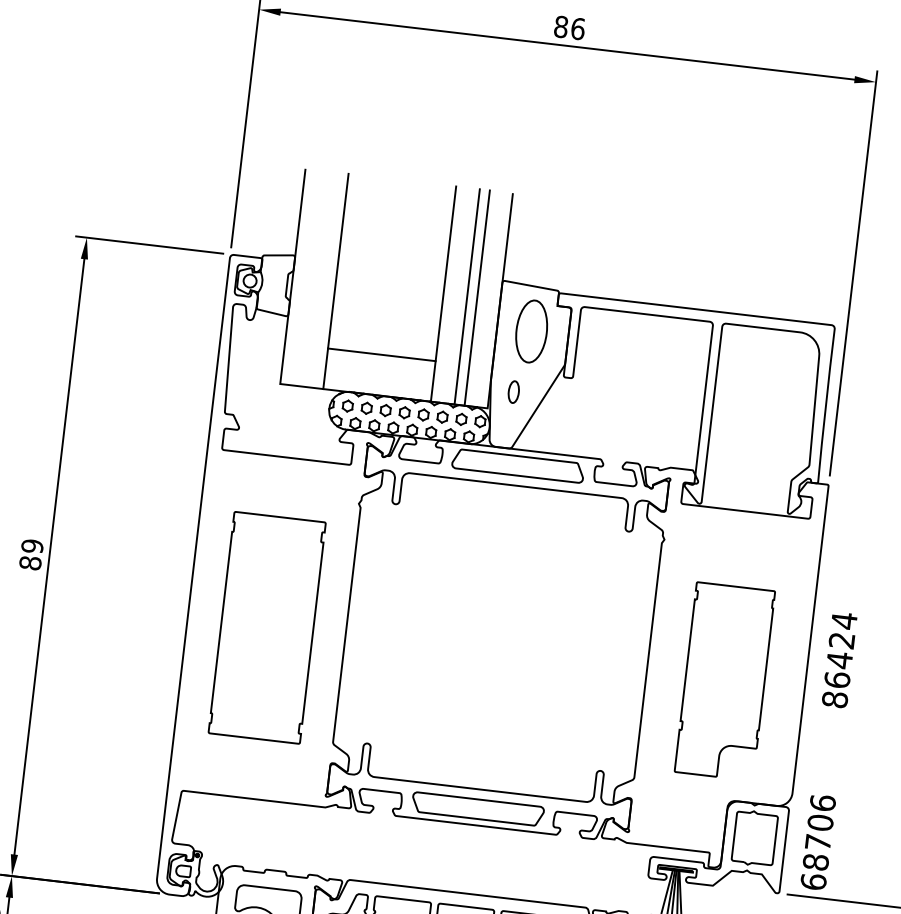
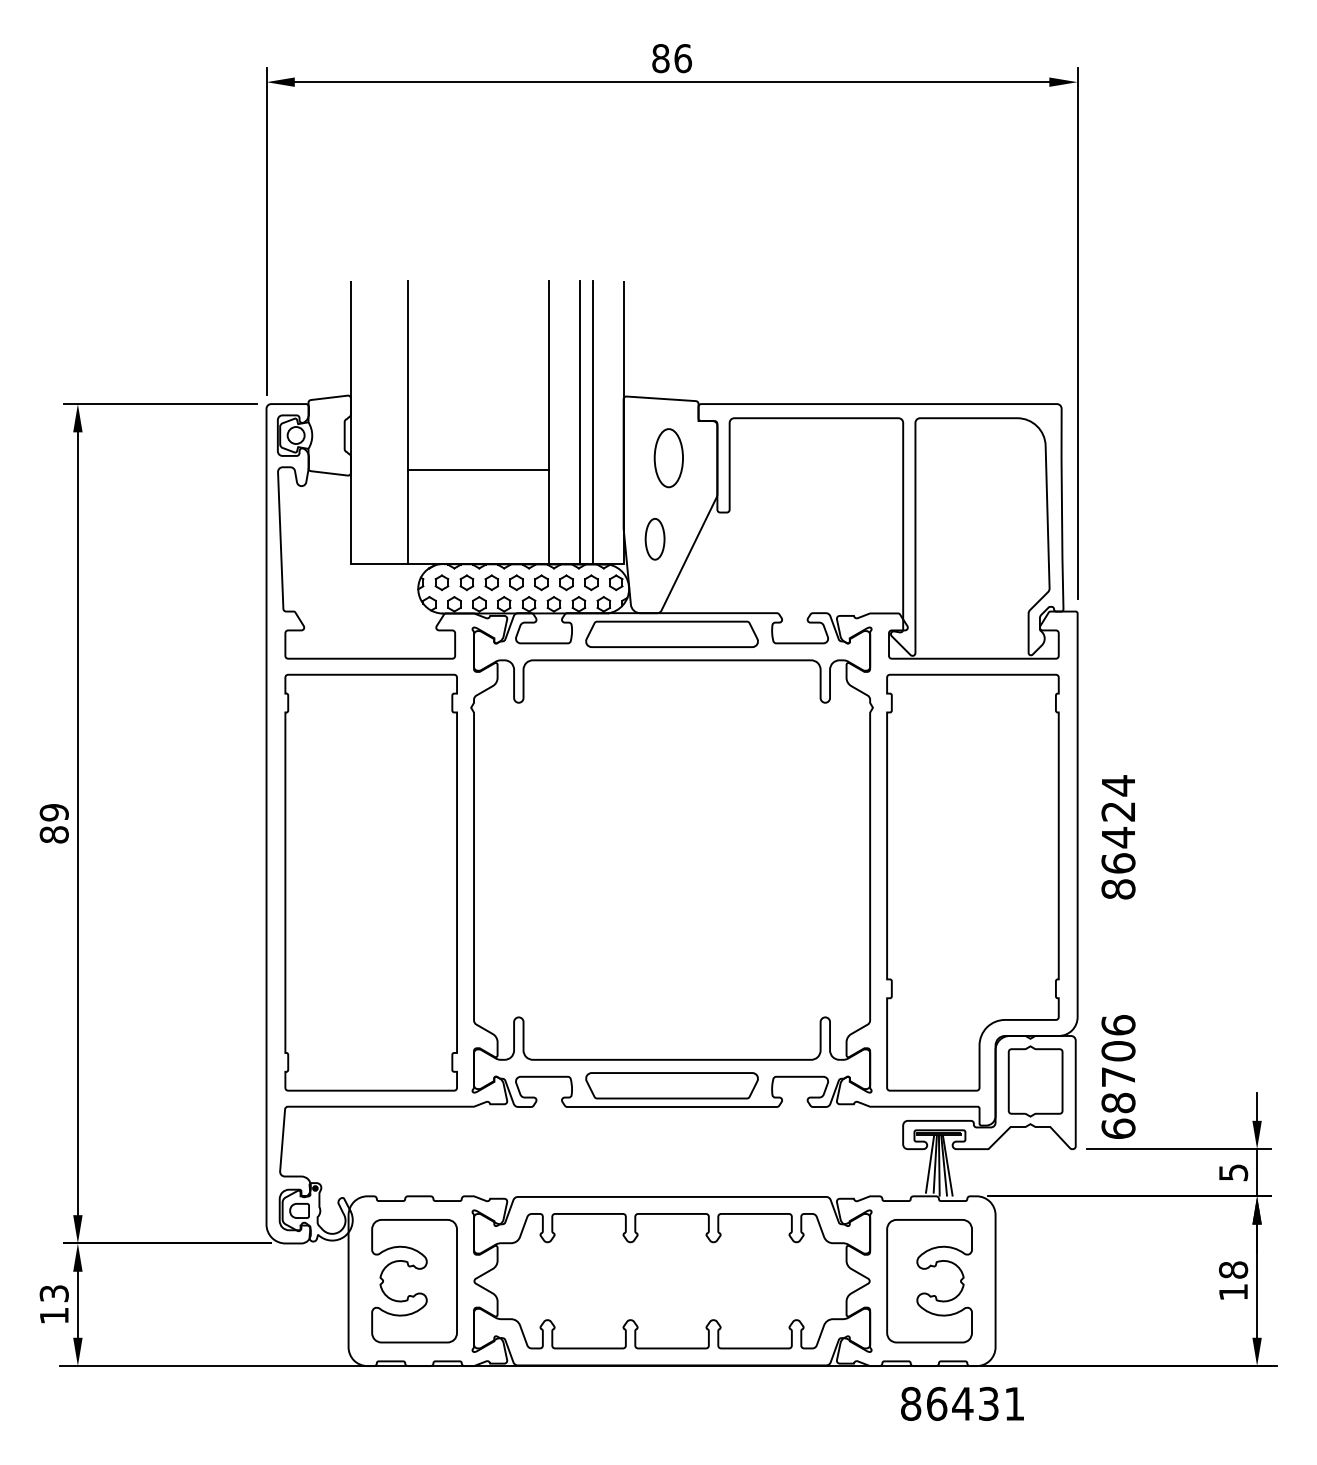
part: (531, 331) -> (668, 458), size x0.71
line: (382, 355) -> (478, 470), moved
part: (513, 392) -> (654, 539), size x1.43
part: (266, 627) -> (370, 882), size x1.43
part: (724, 681) -> (972, 882), size x1.67

